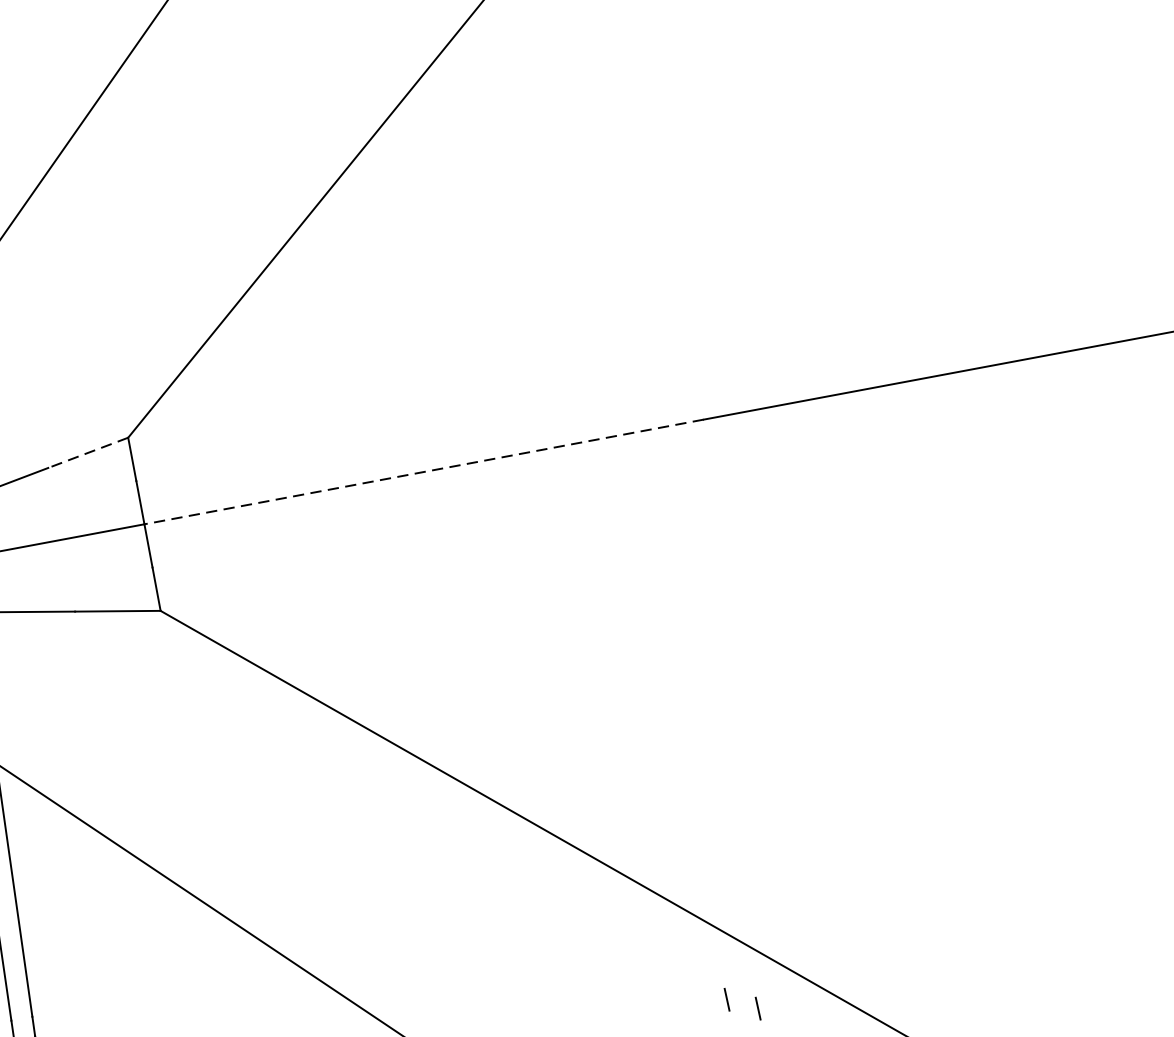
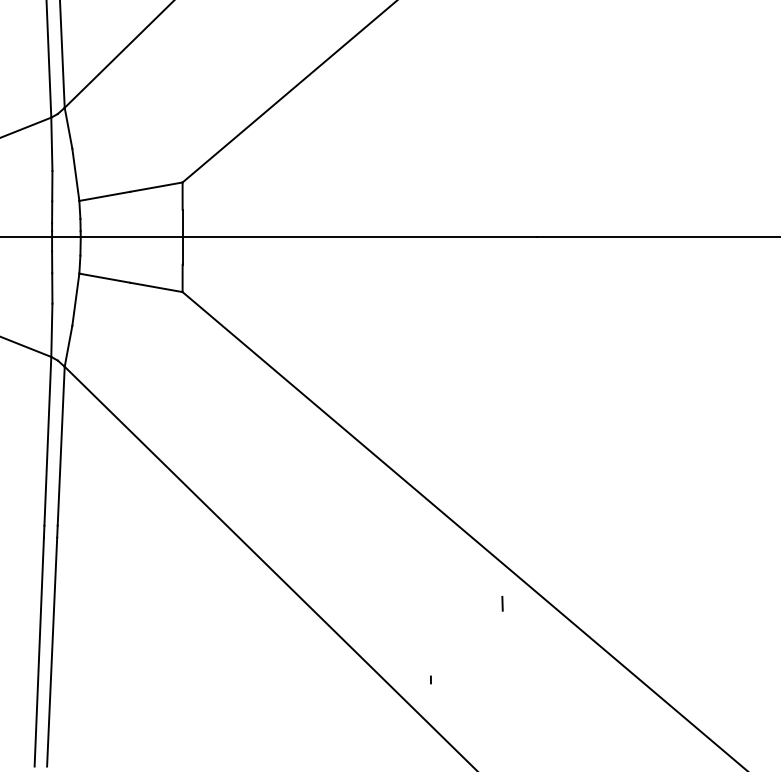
line: (88, 453) -> (156, 187), dashed -> solid
line: (423, 472) -> (359, 237), dashed -> solid
line: (726, 999) -> (484, 594), removed

